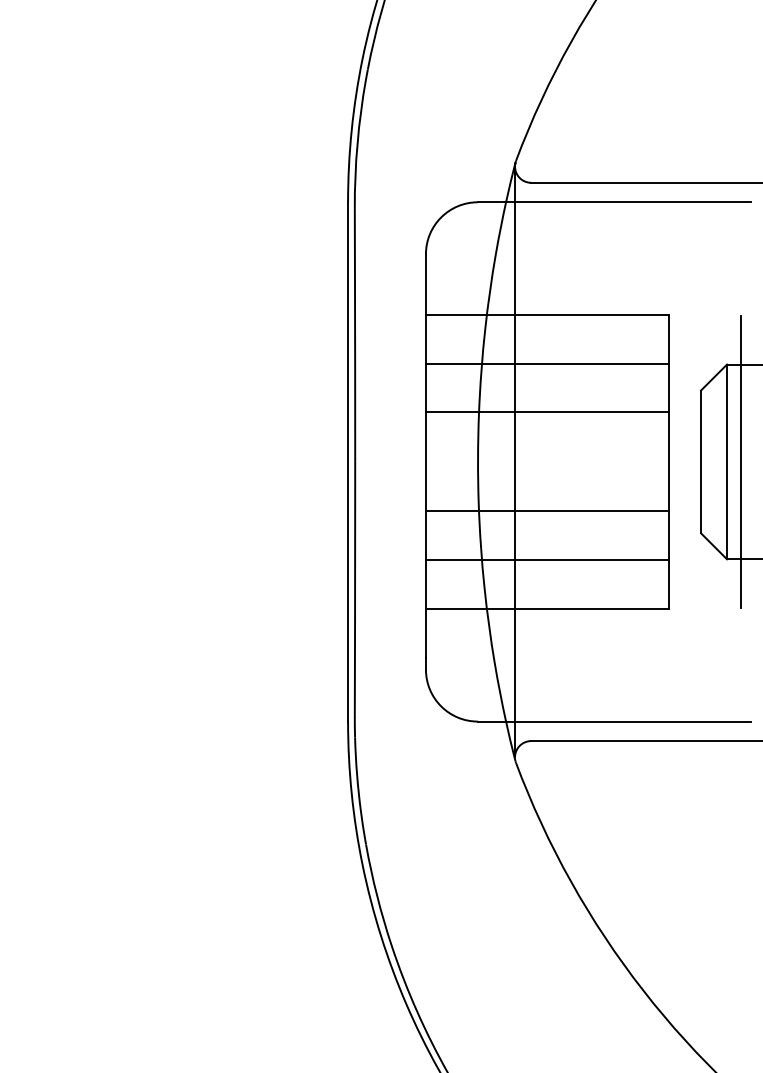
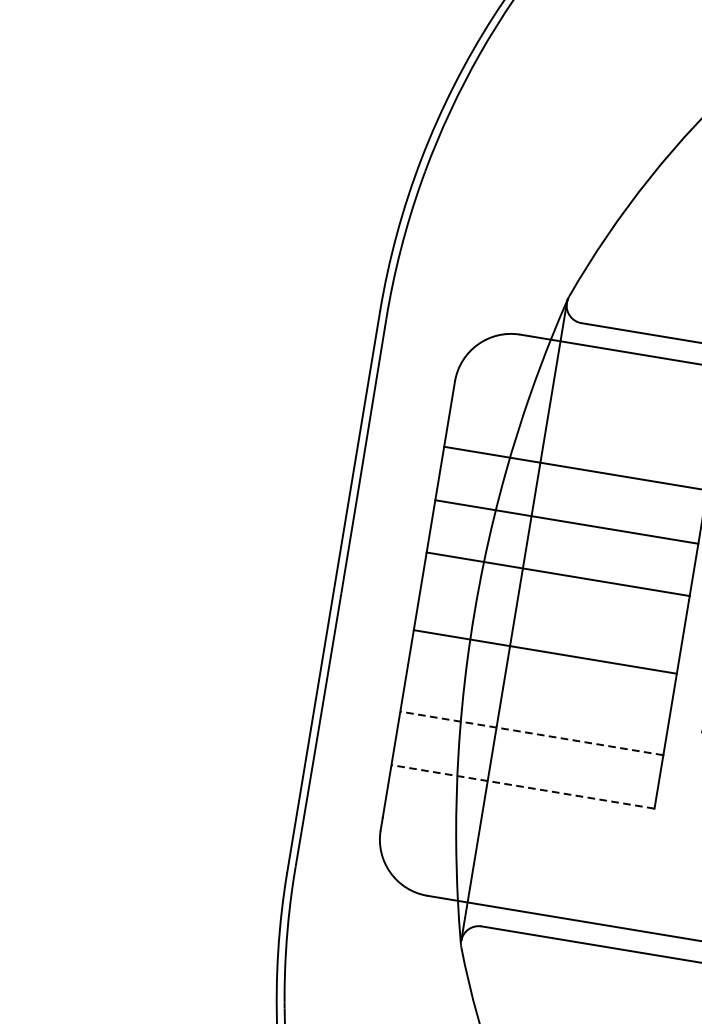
line: (547, 511) -> (545, 652), moved
line: (547, 559) -> (531, 733), solid -> dashed
line: (547, 609) -> (522, 787), solid -> dashed

